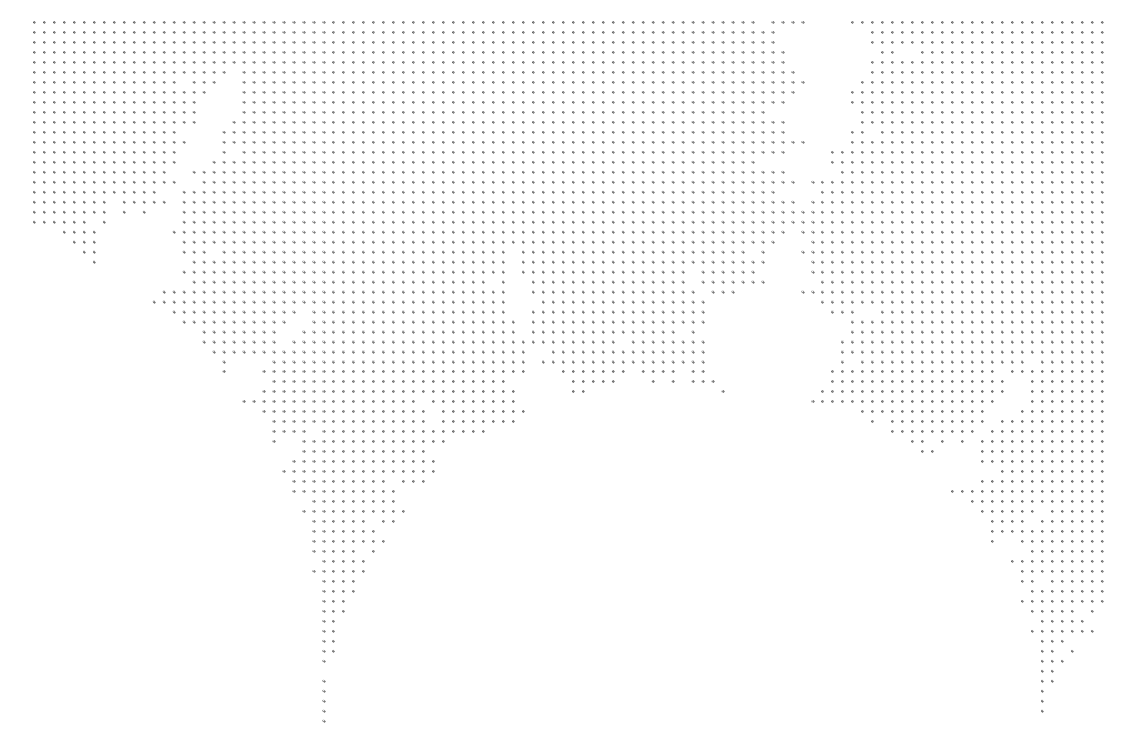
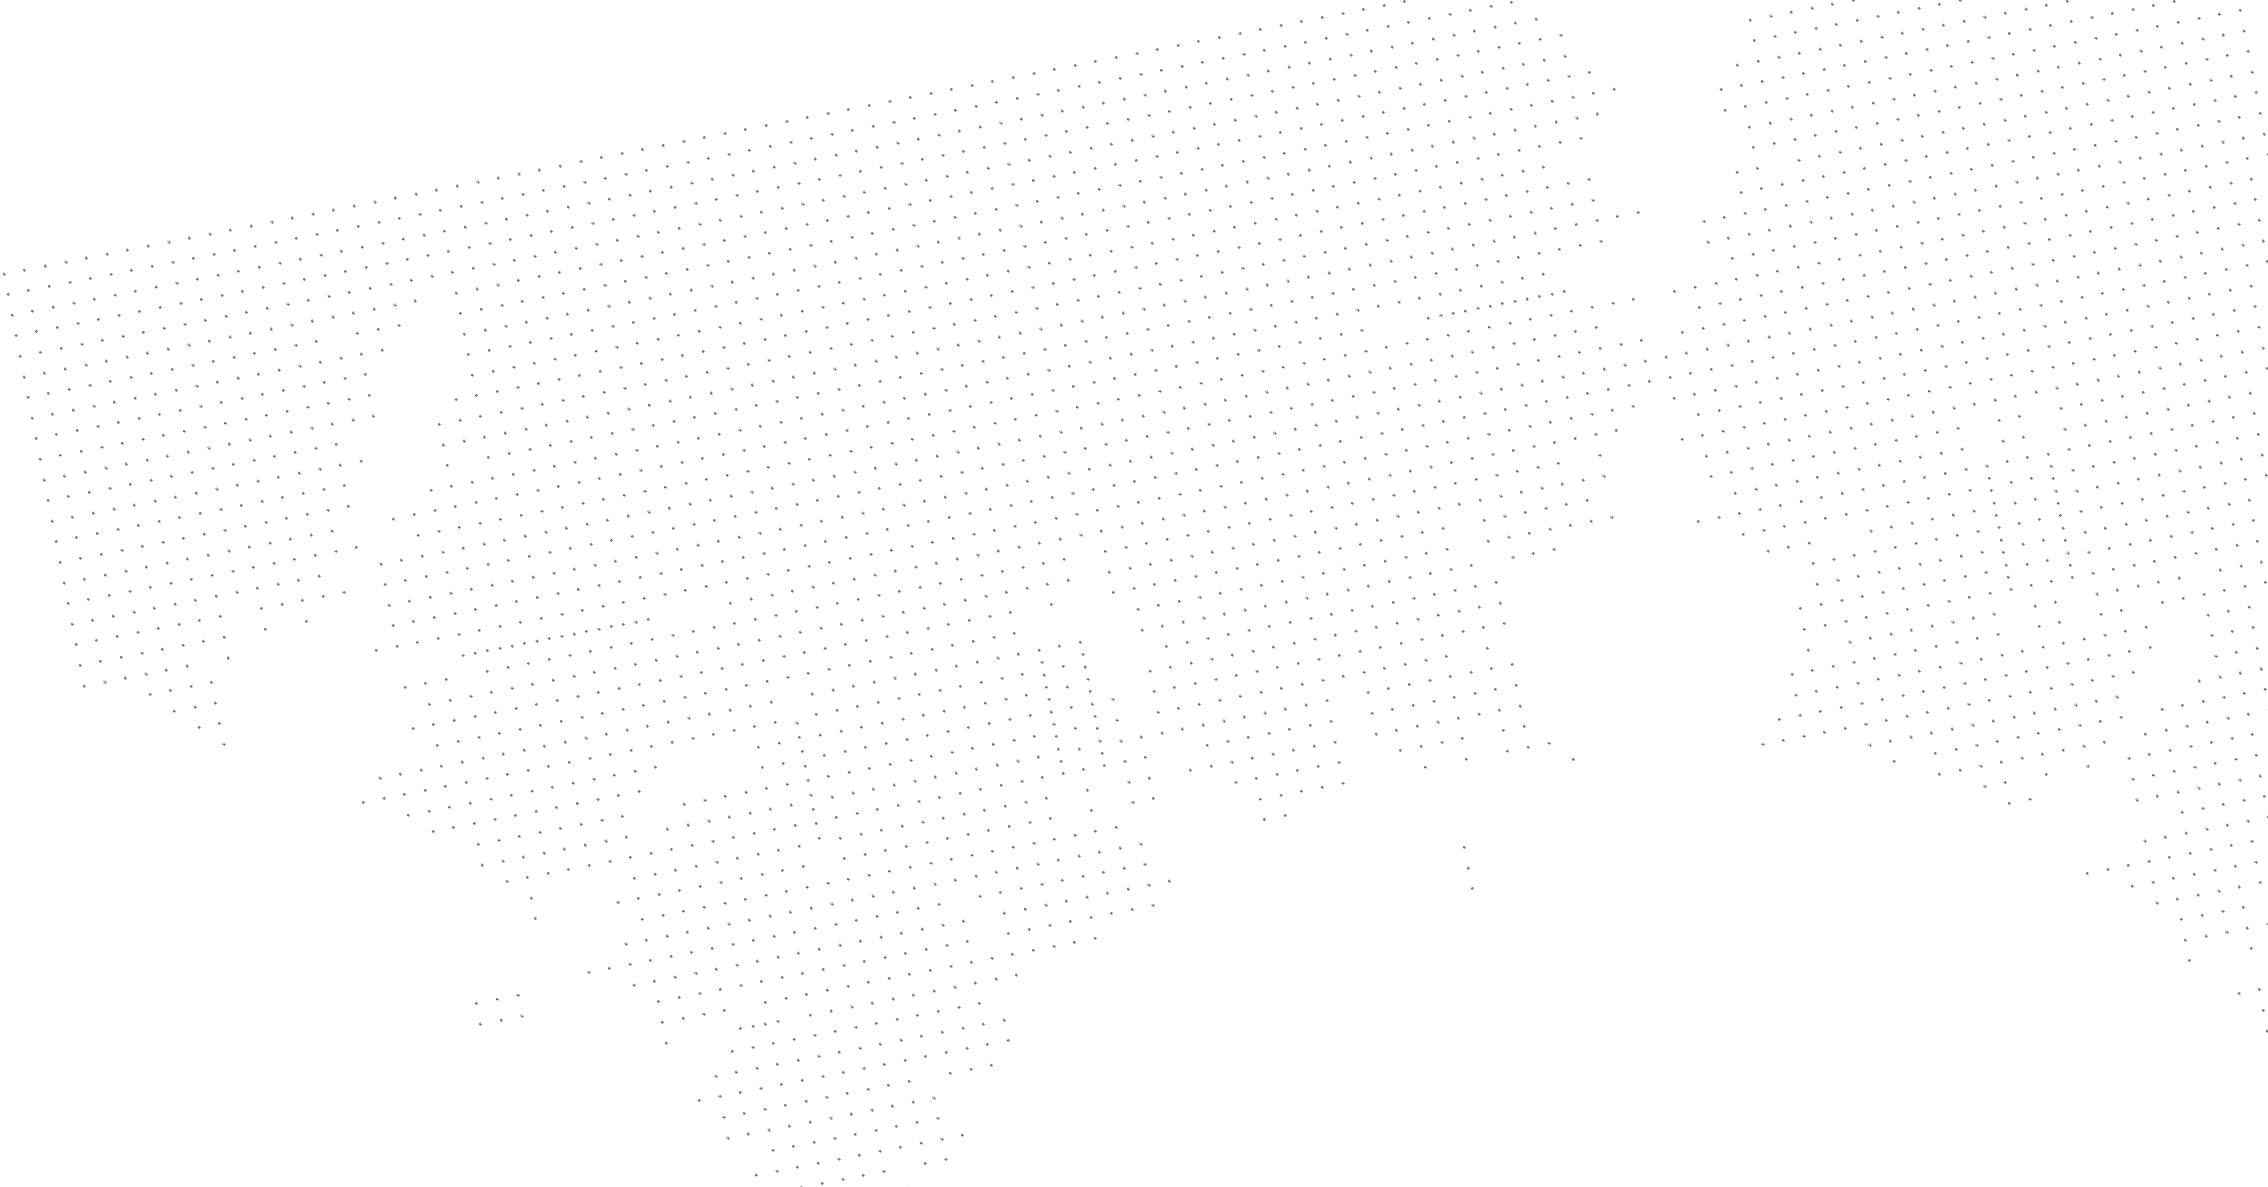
part: (728, 172) -> (1497, 305), size x0.6
part: (258, 242) -> (555, 638), size x0.6
part: (323, 317) -> (499, 1011), moved
part: (483, 321) -> (1051, 711), size x0.6
part: (503, 321) -> (1092, 702), size x0.6
part: (942, 321) -> (1998, 526), size x0.6
part: (972, 321) -> (2060, 514), size x0.6
part: (363, 331) -> (807, 779), size x0.7
part: (623, 361) -> (1469, 867), moved
part: (318, 441) -> (759, 1024), size x0.6

